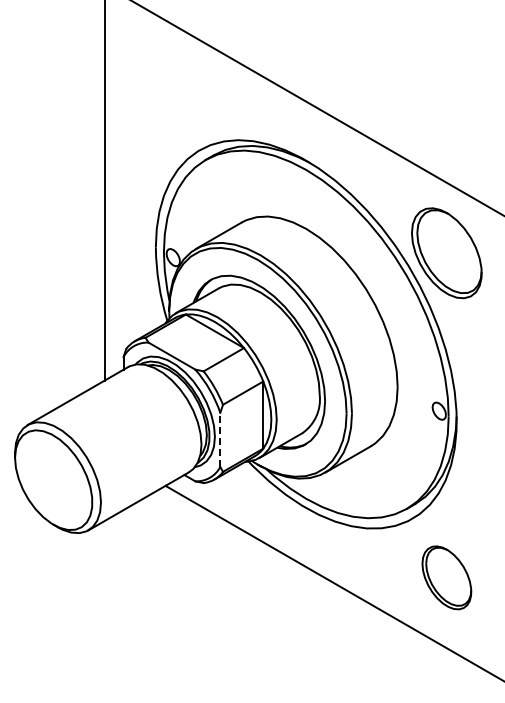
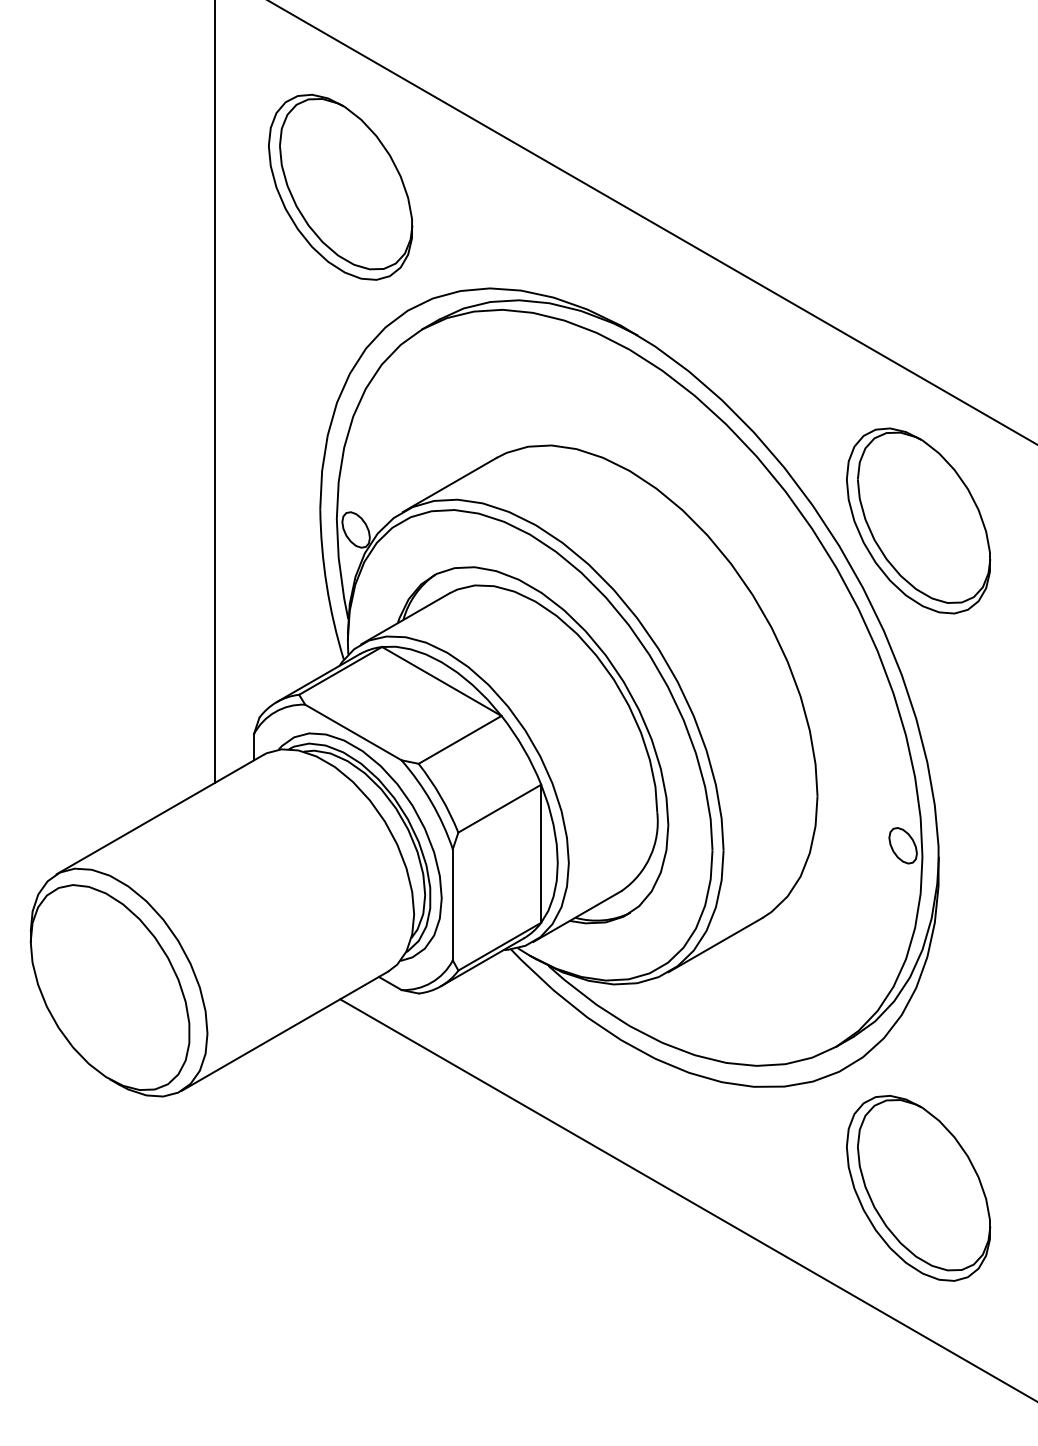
part: (165, 90) -> (340, 186), added
line: (220, 439) -> (453, 903), dashed -> solid
part: (446, 577) -> (917, 1187), size x1.43

